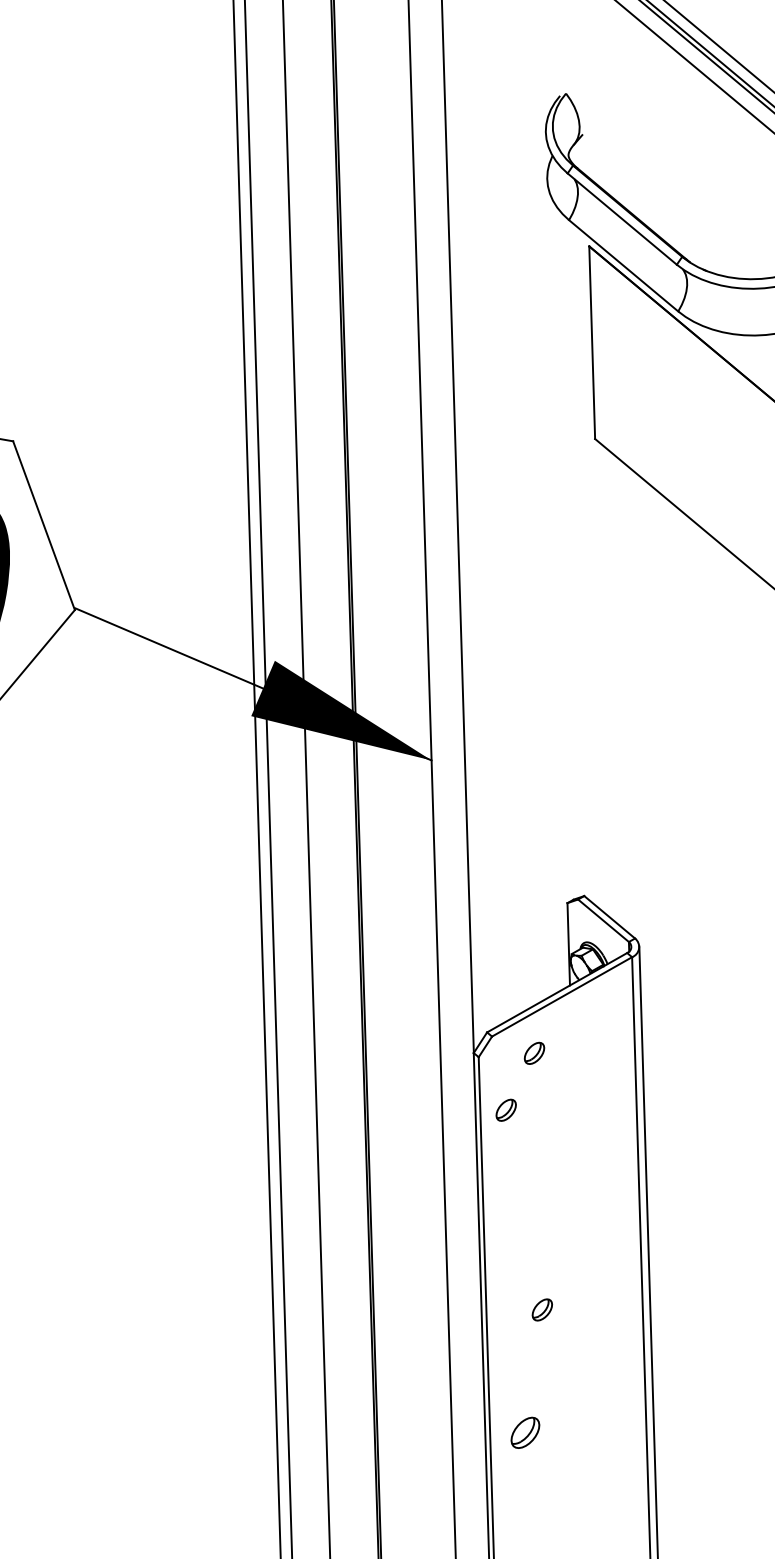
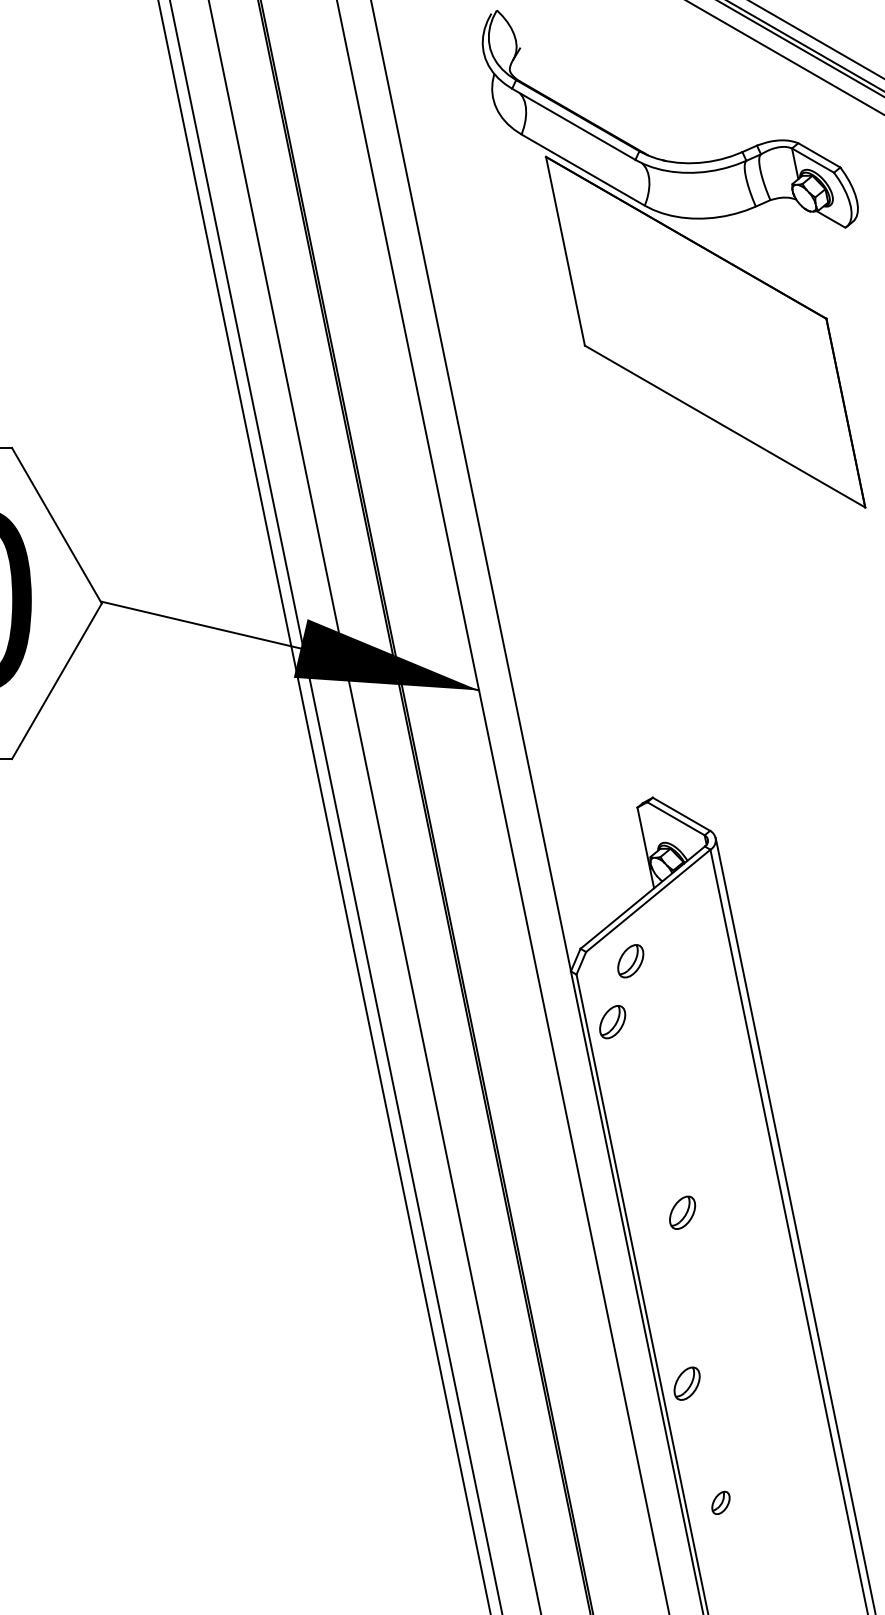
part: (534, 1053) -> (630, 961), size x1.43
part: (505, 1110) -> (612, 1022), size x1.43
part: (542, 1309) -> (682, 1212), size x1.43
part: (524, 1432) -> (686, 1383), moved

